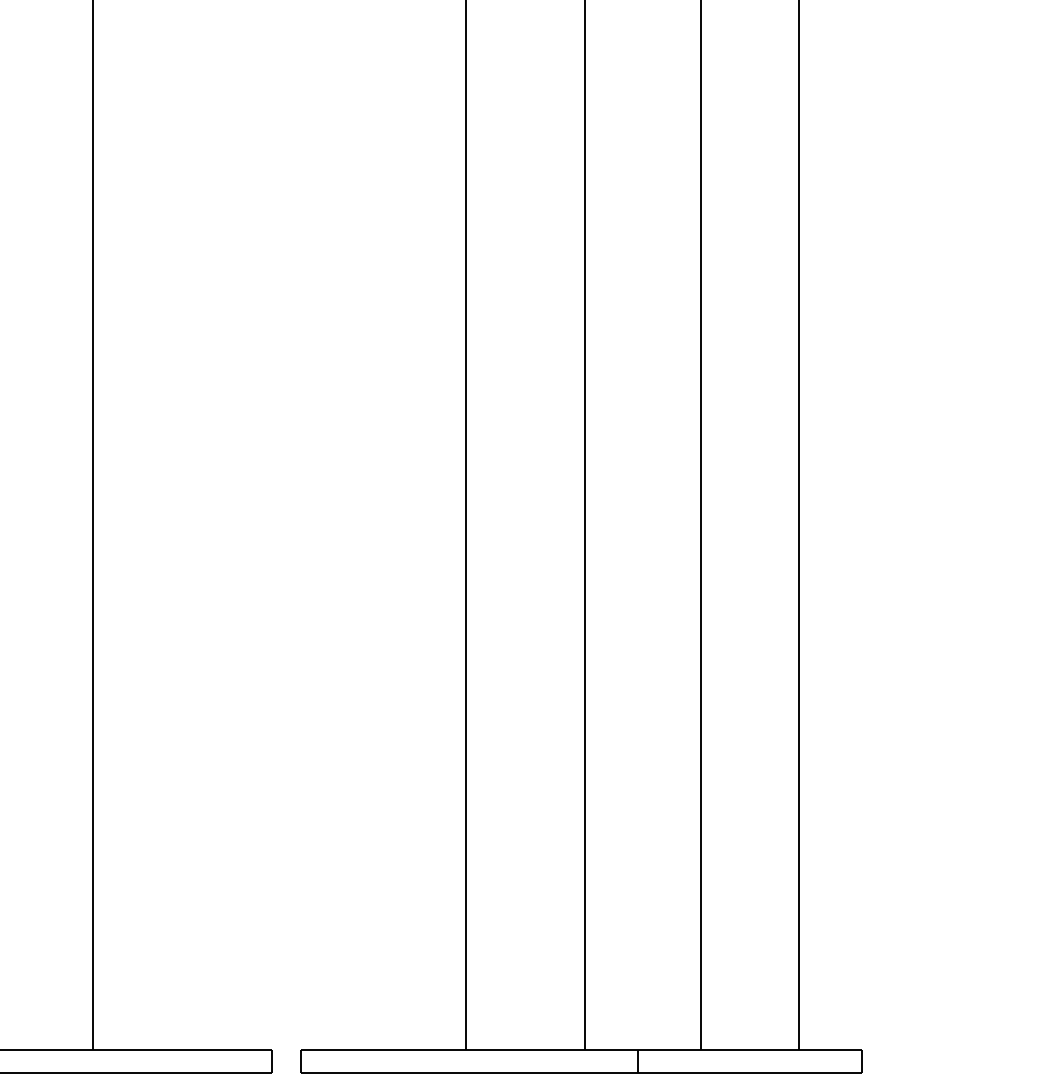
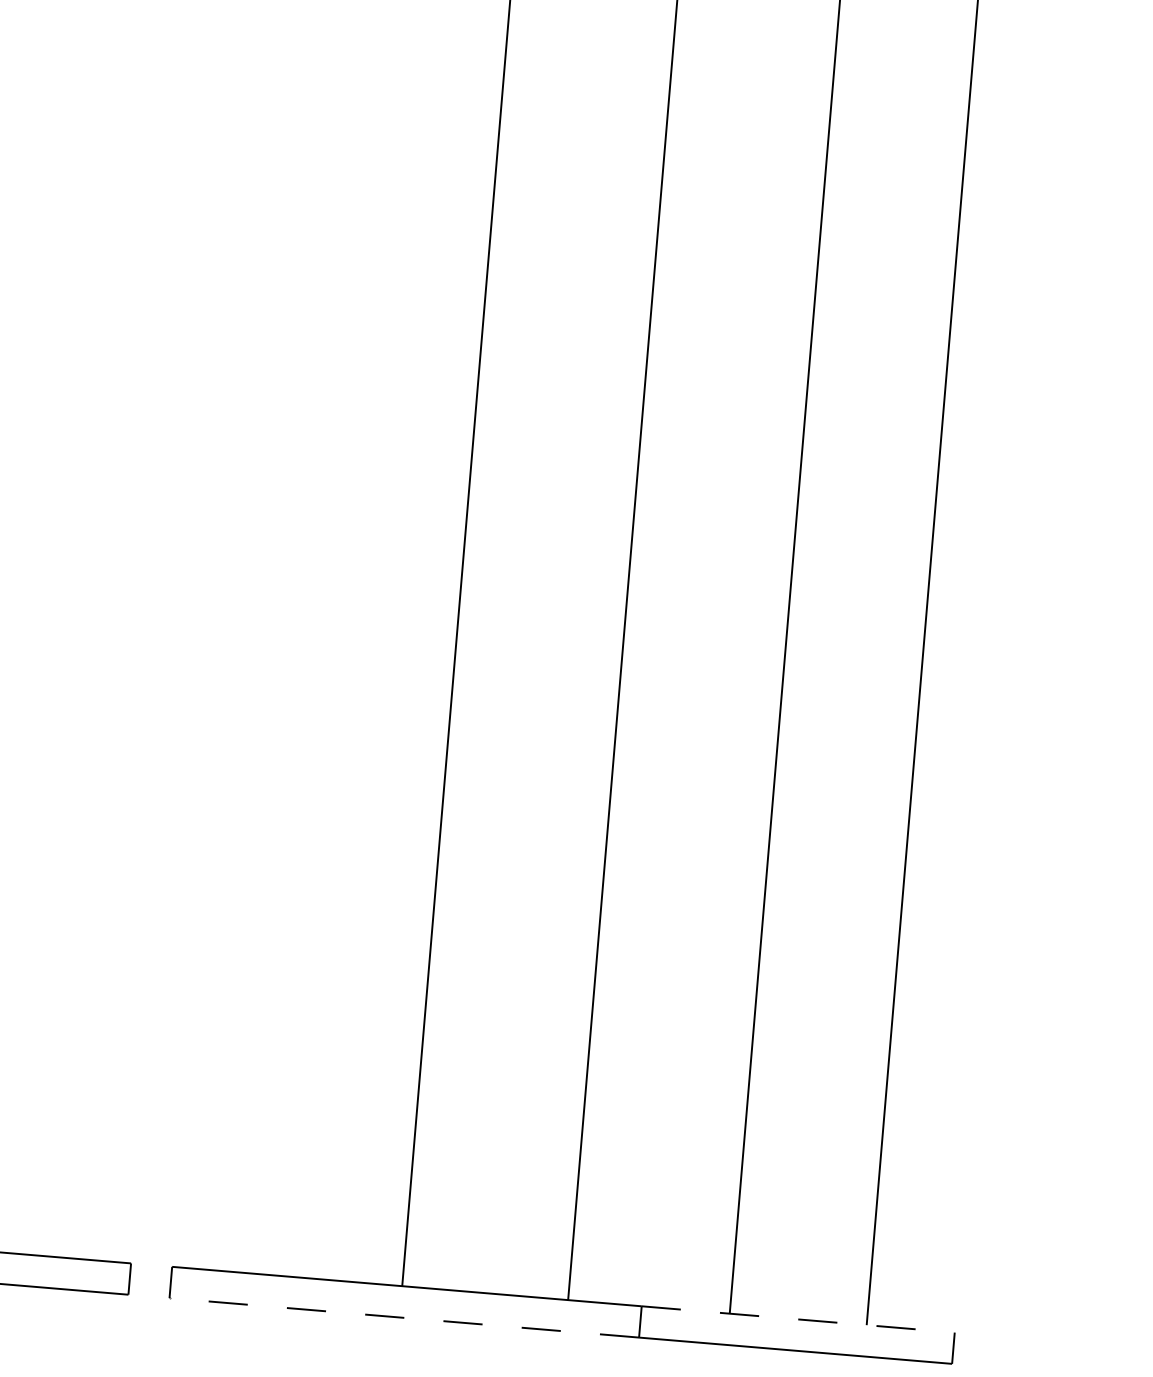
line: (750, 1050) -> (799, 1320), solid -> dashed
line: (468, 1072) -> (403, 1317), solid -> dashed

